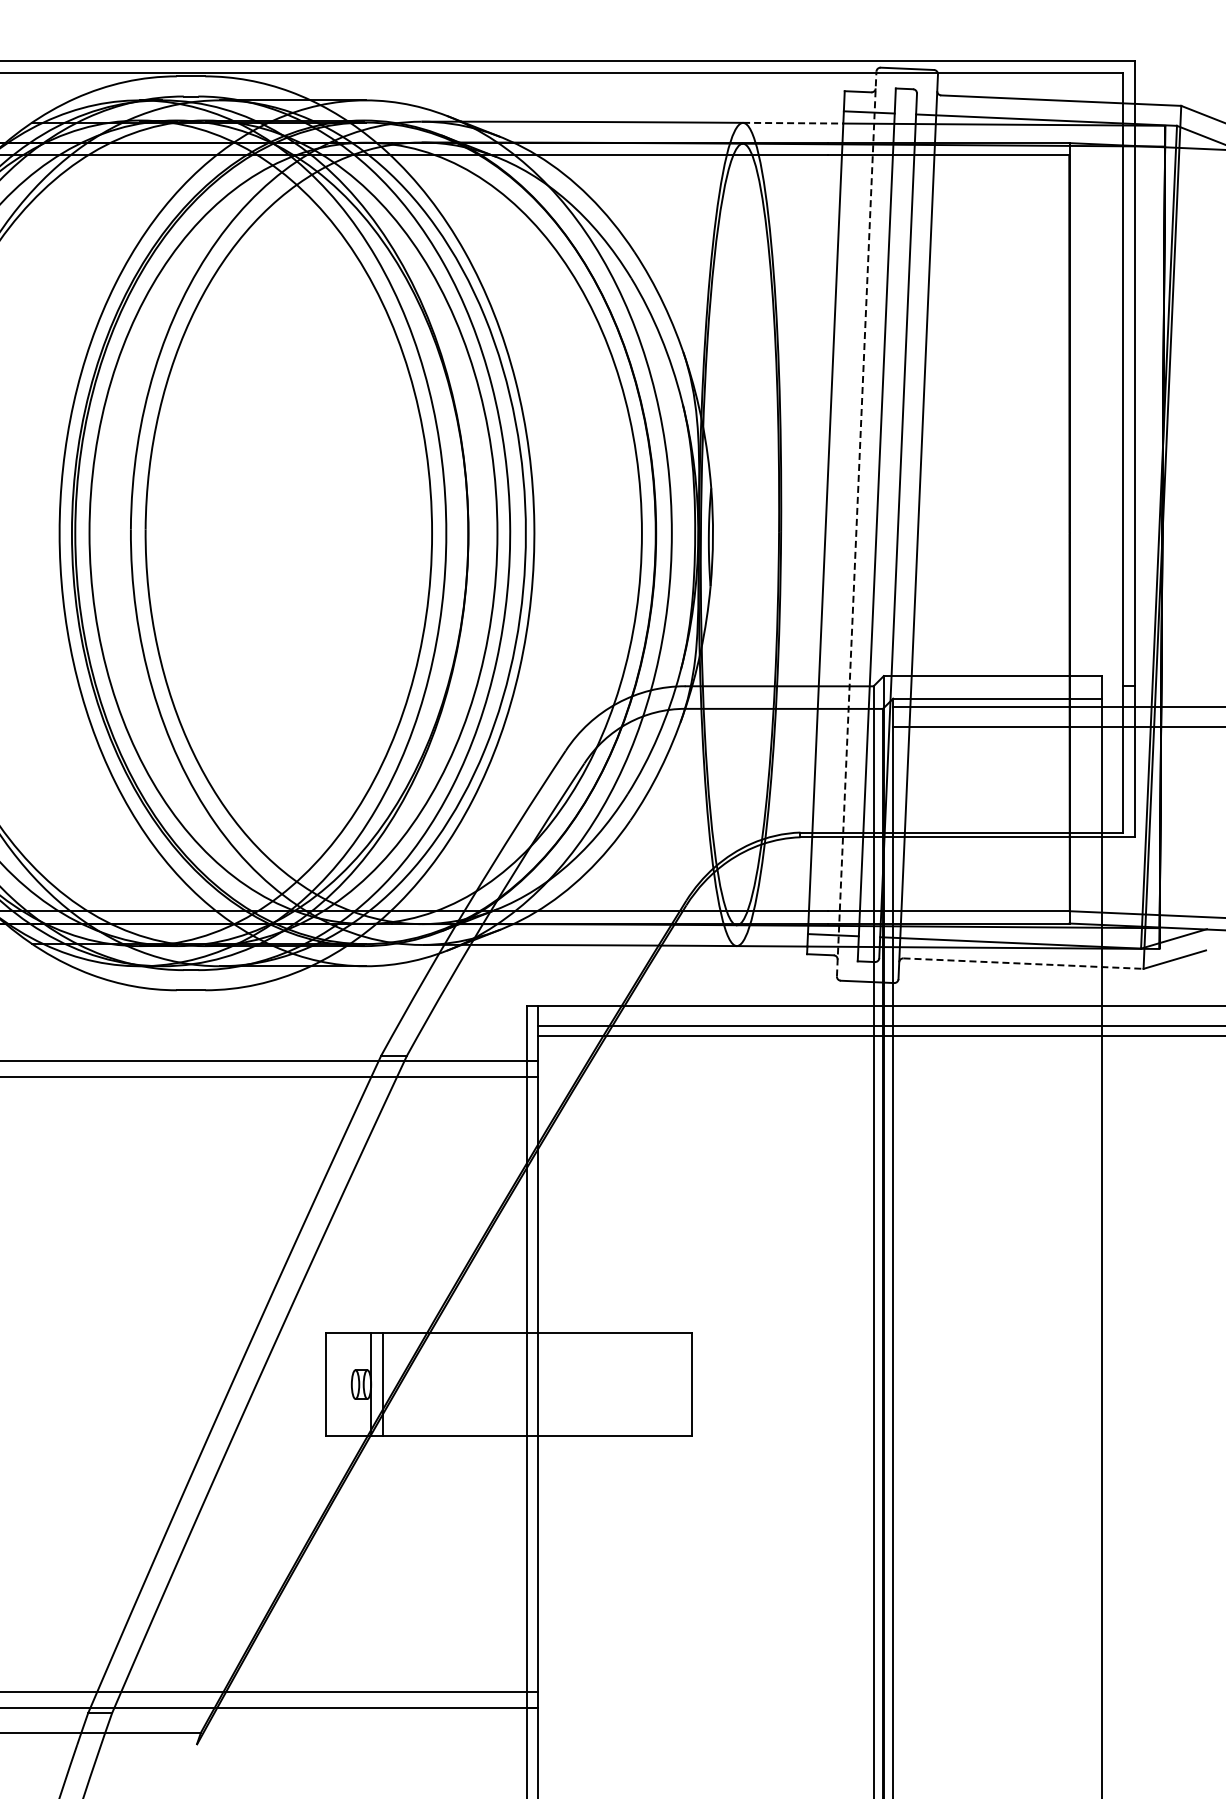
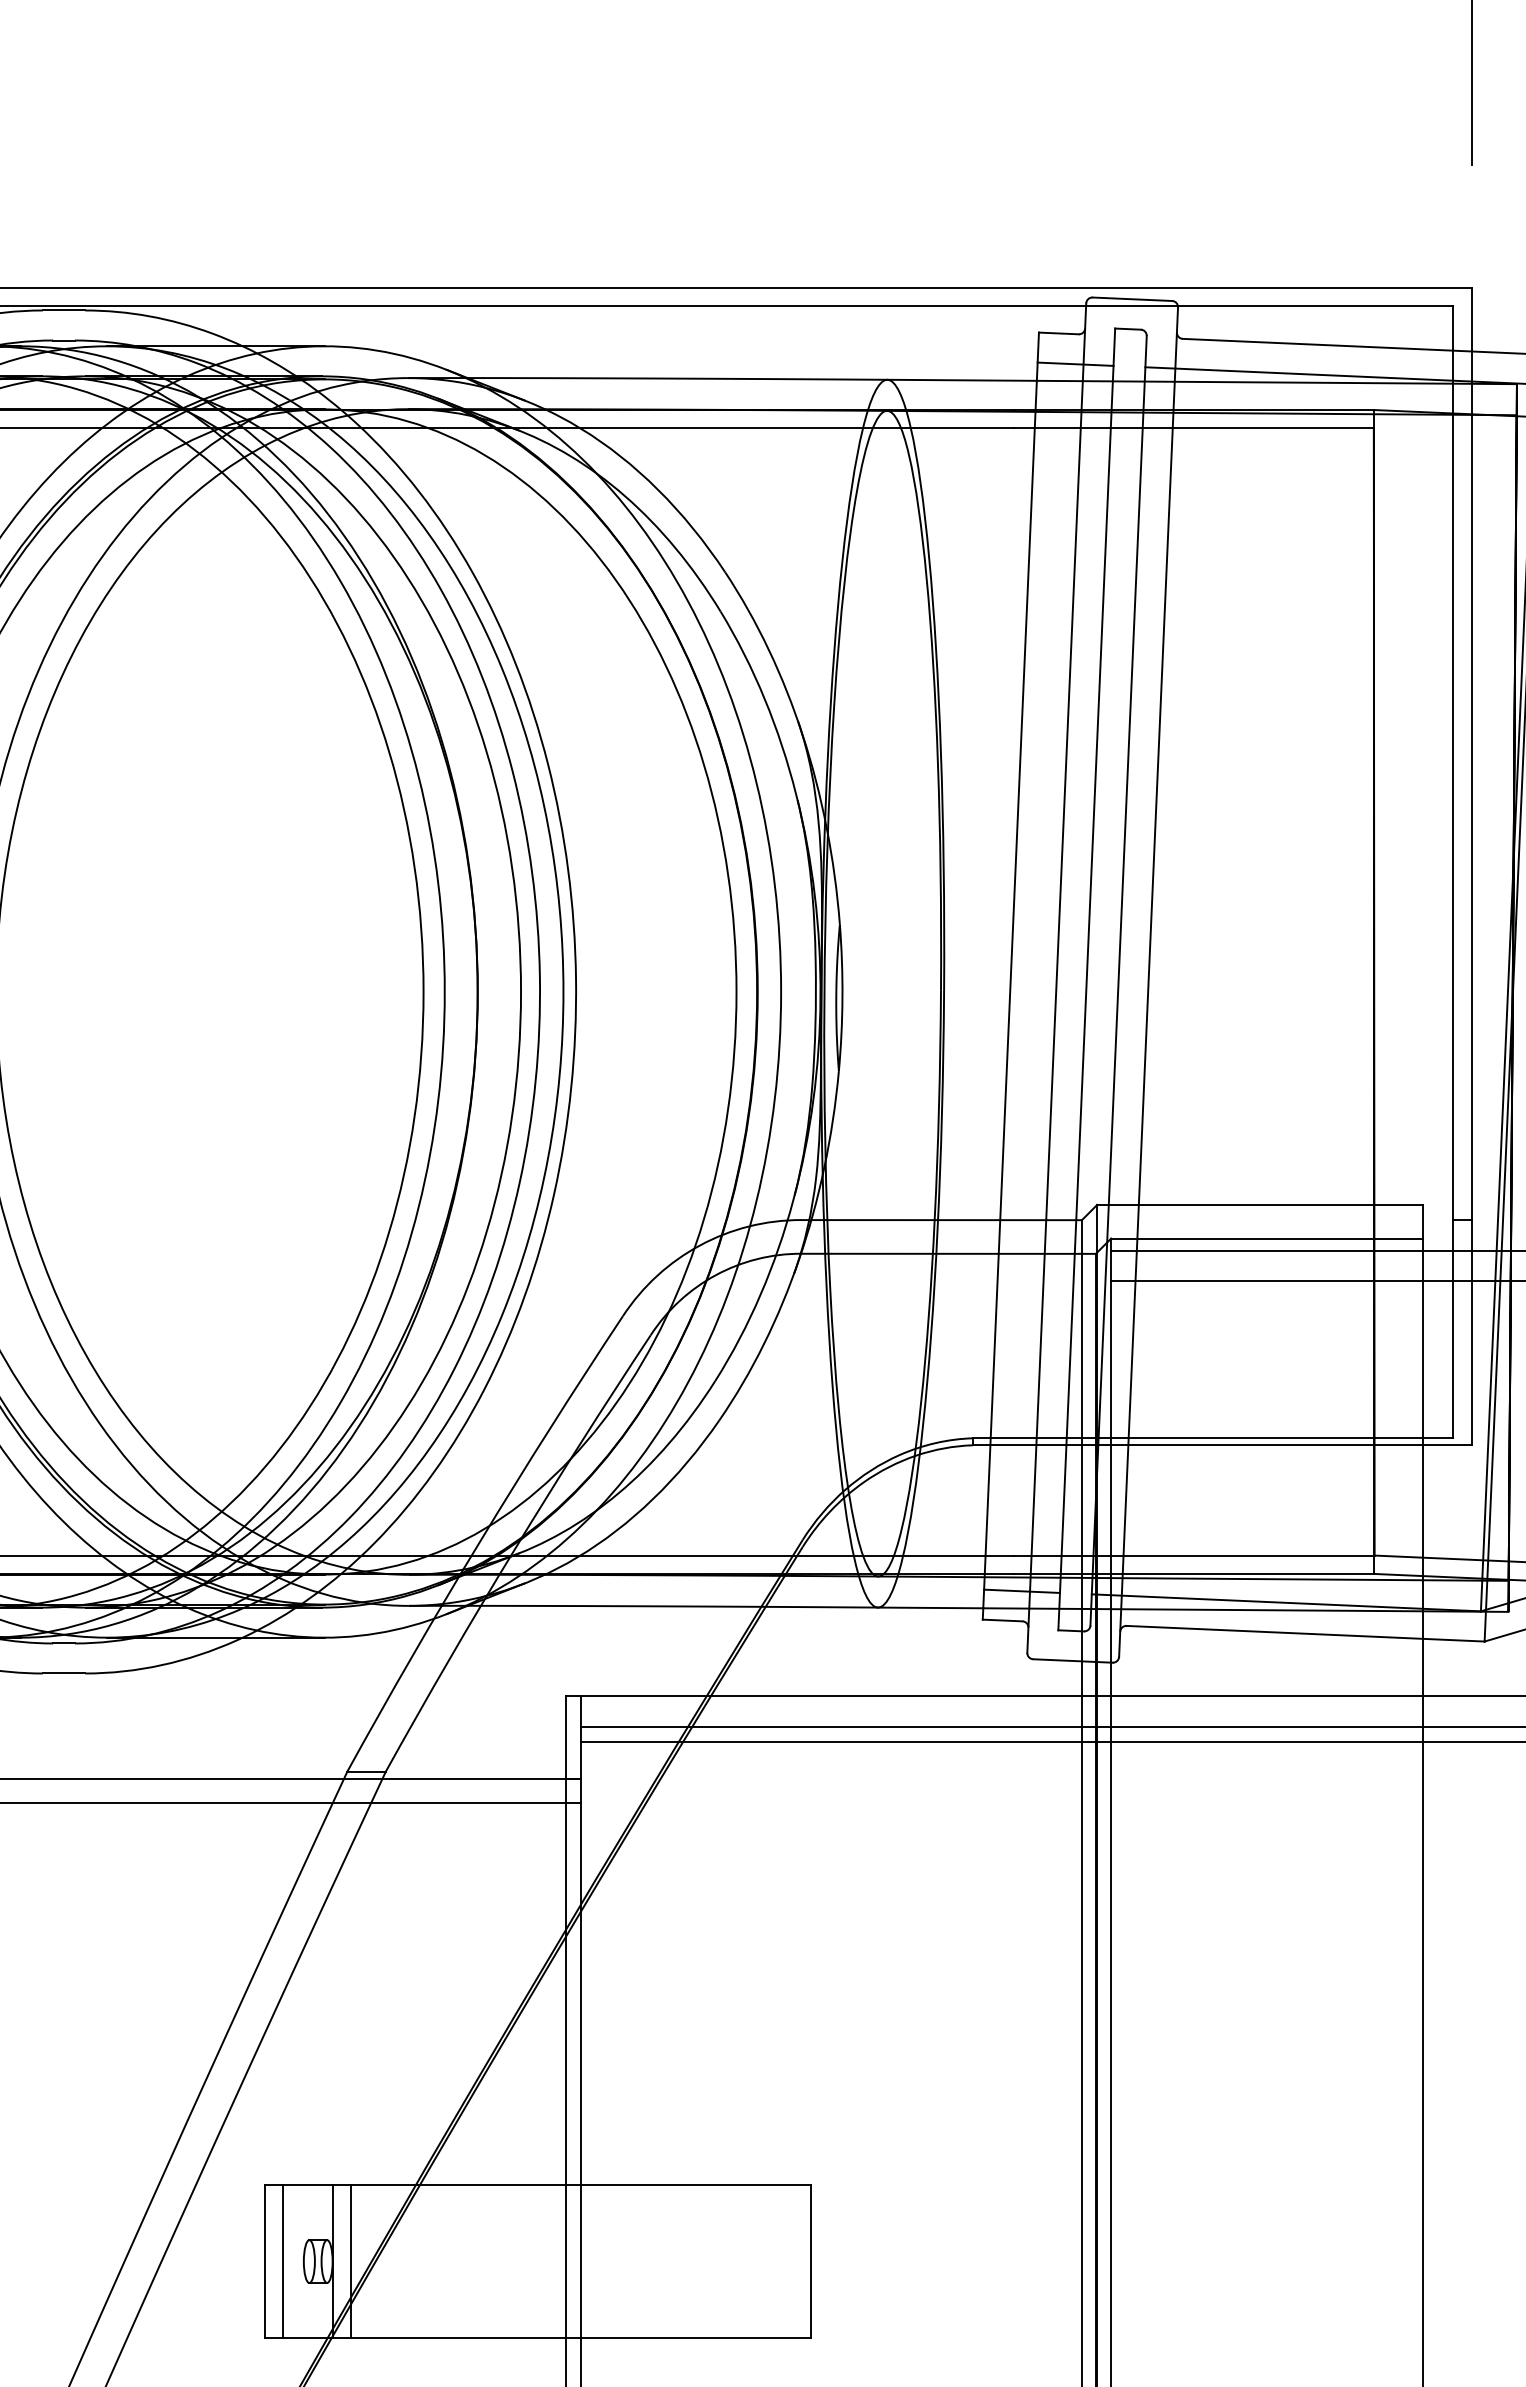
line: (793, 123) -> (962, 380), dashed -> solid
line: (856, 524) -> (1056, 978), dashed -> solid
line: (1024, 963) -> (1307, 1633), dashed -> solid
line: (338, 1384) -> (283, 2261), added

